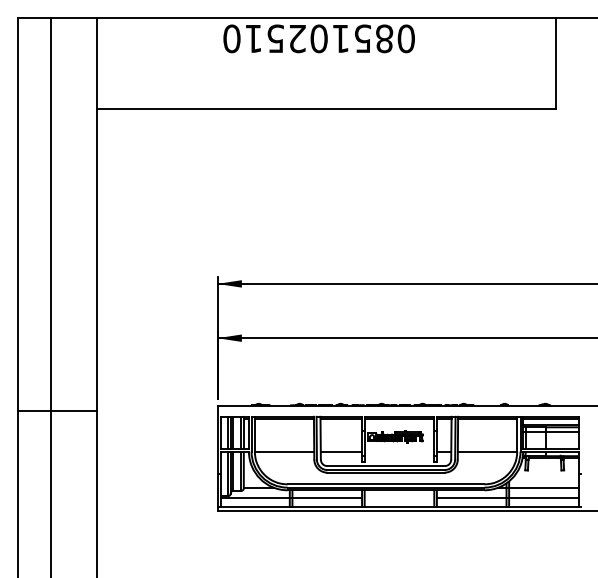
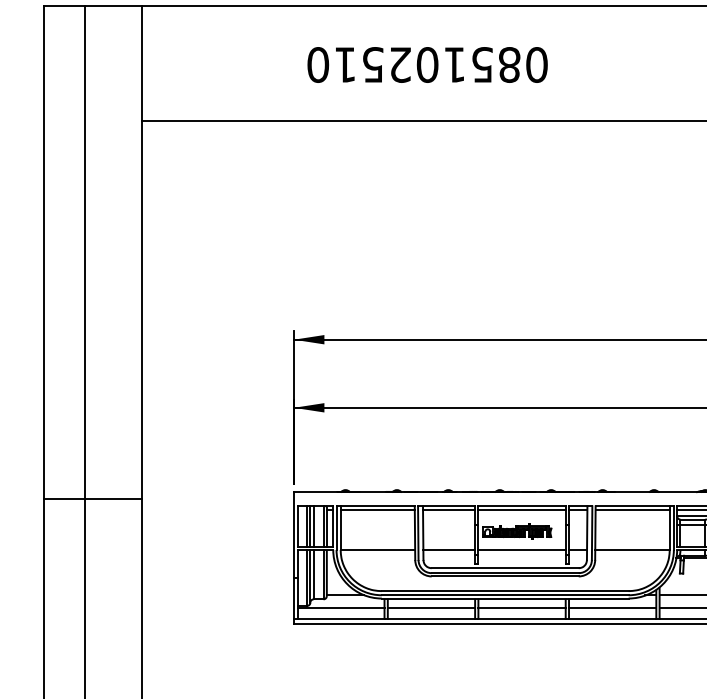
text: (318, 38) -> (426, 64), moved
line: (399, 451) -> (522, 549), added
line: (399, 497) -> (522, 607), added

